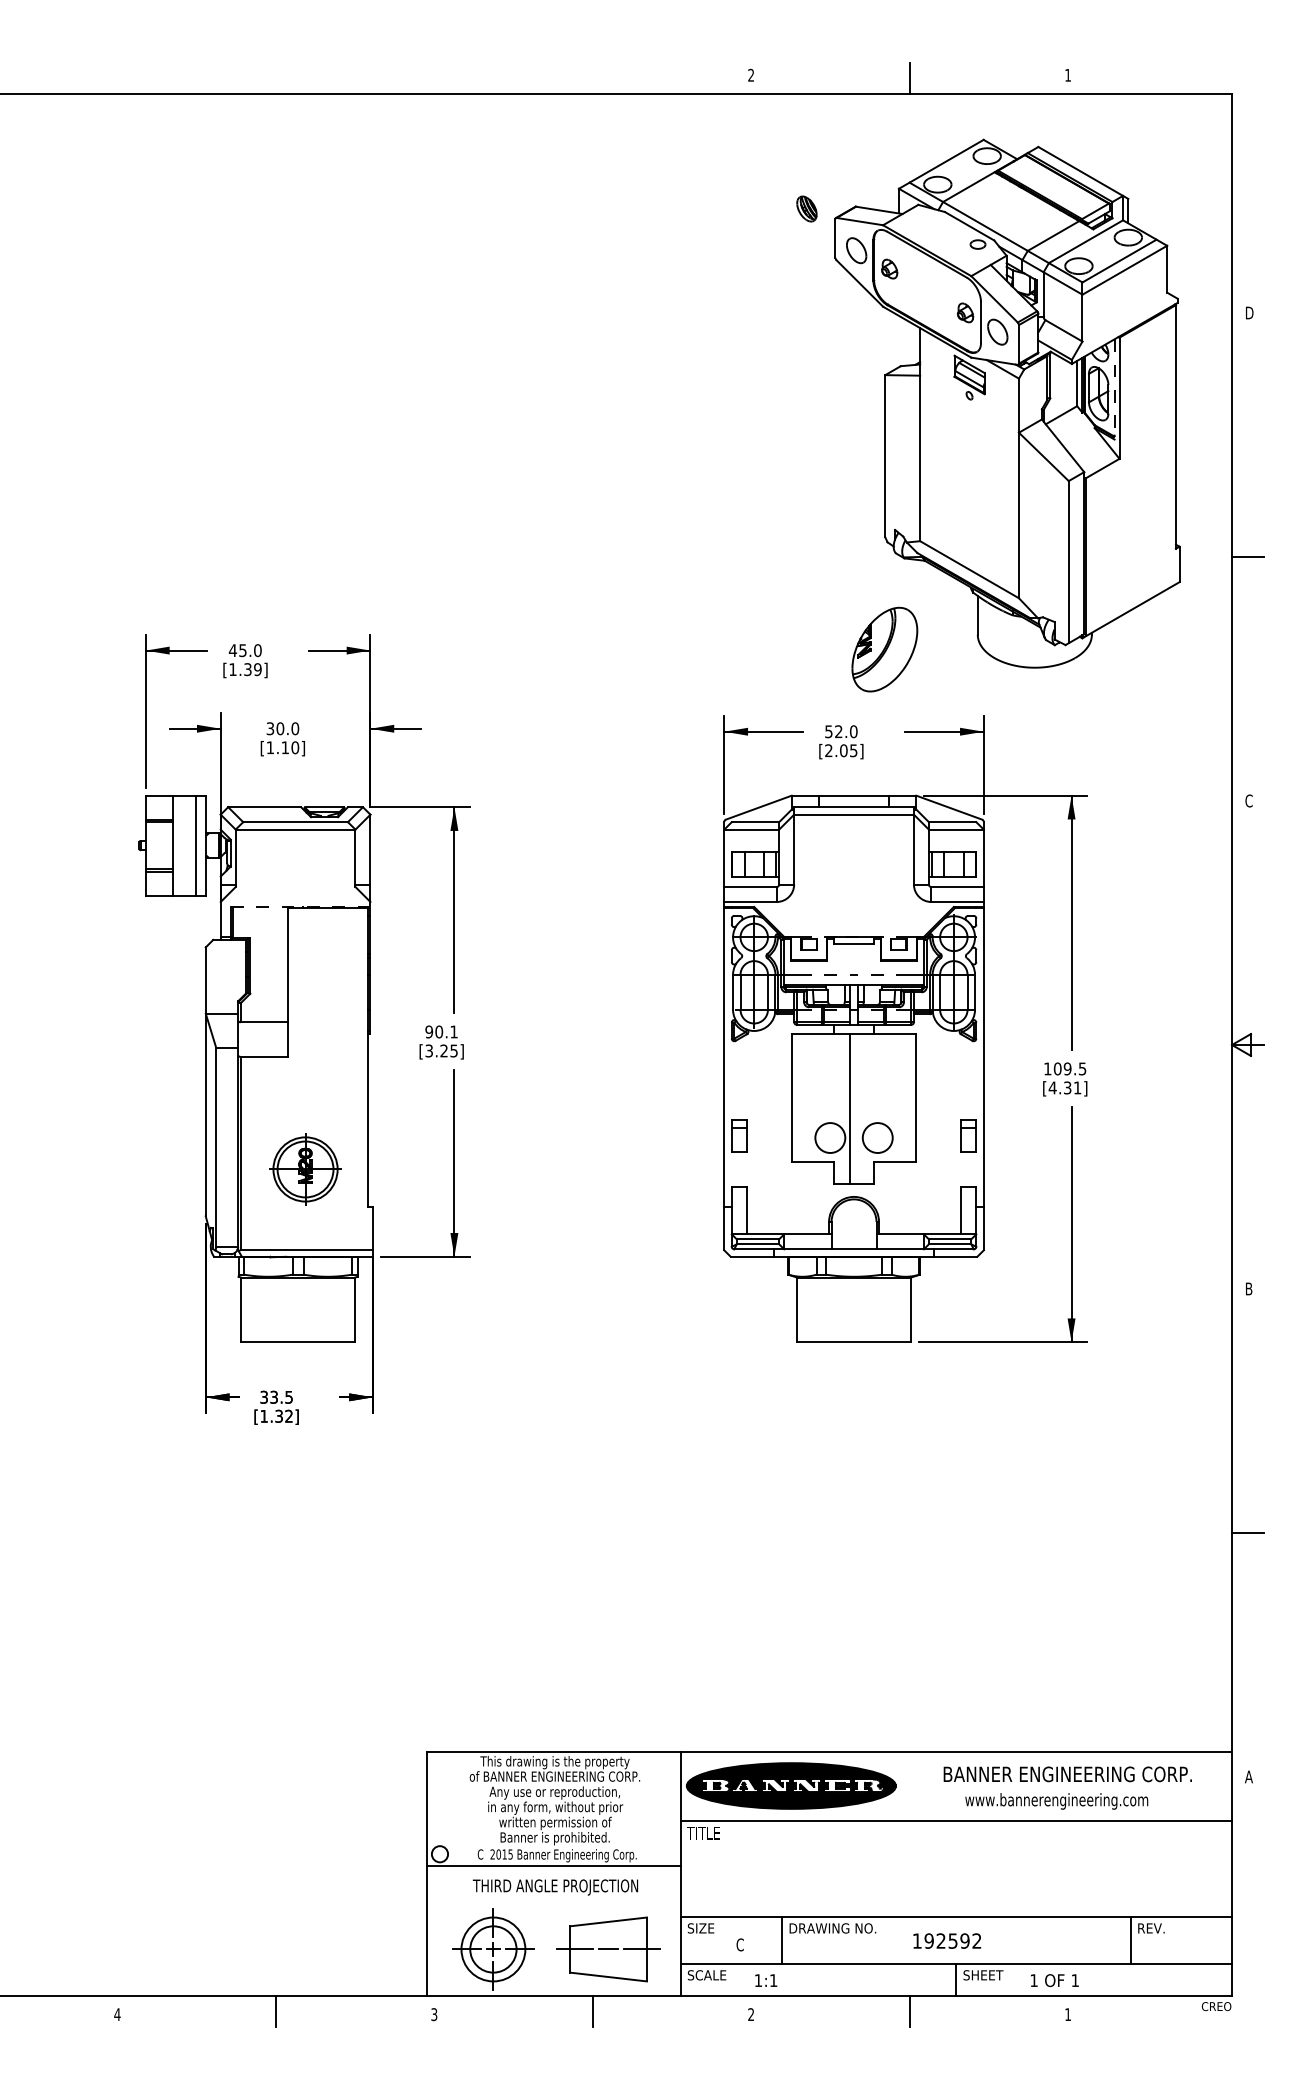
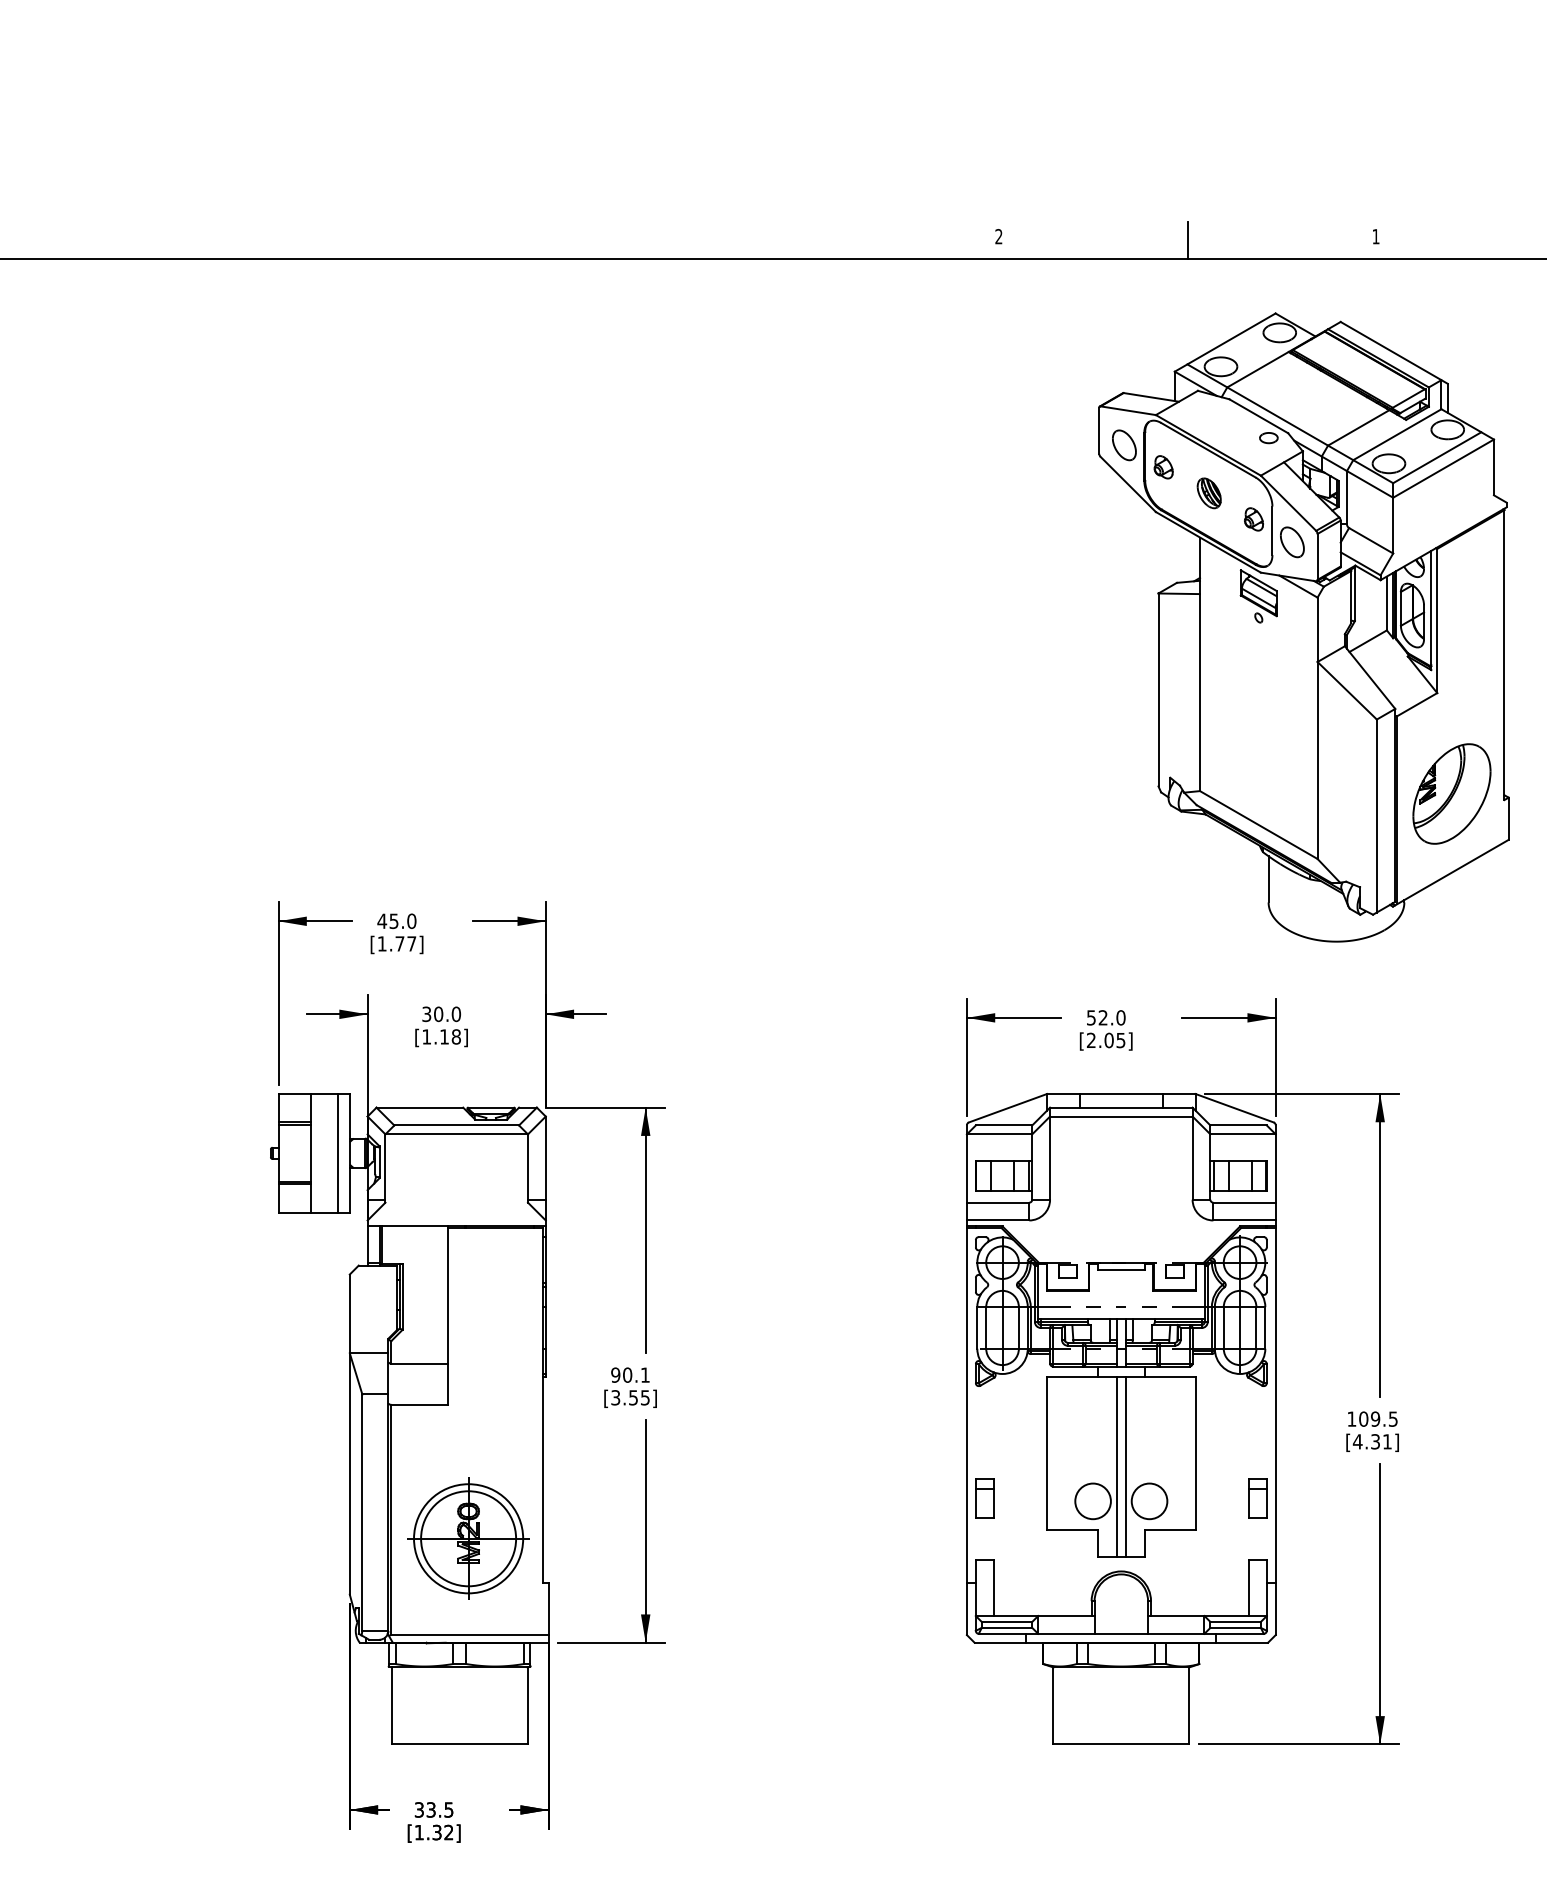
part: (806, 208) -> (1208, 492), moved
line: (1114, 389) -> (1431, 610), dashed -> solid
part: (884, 649) -> (1451, 793), moved
text: (252, 669) -> (405, 943), [1.39] -> [1.77]
text: (295, 747) -> (456, 1036), [1.10] -> [1.18]
line: (295, 906) -> (456, 1225), dashed -> solid
text: (443, 1050) -> (632, 1397), [3.25] -> [3.55]
line: (857, 1108) -> (1125, 1466), added
part: (305, 1169) -> (468, 1538), size x1.43

